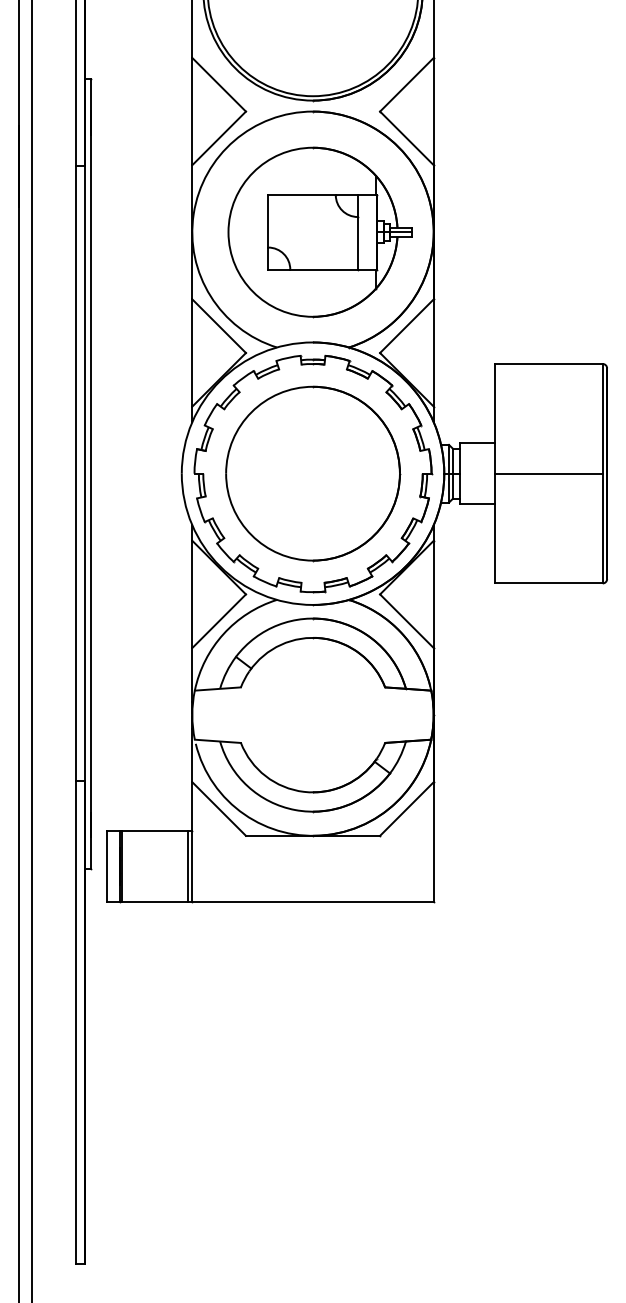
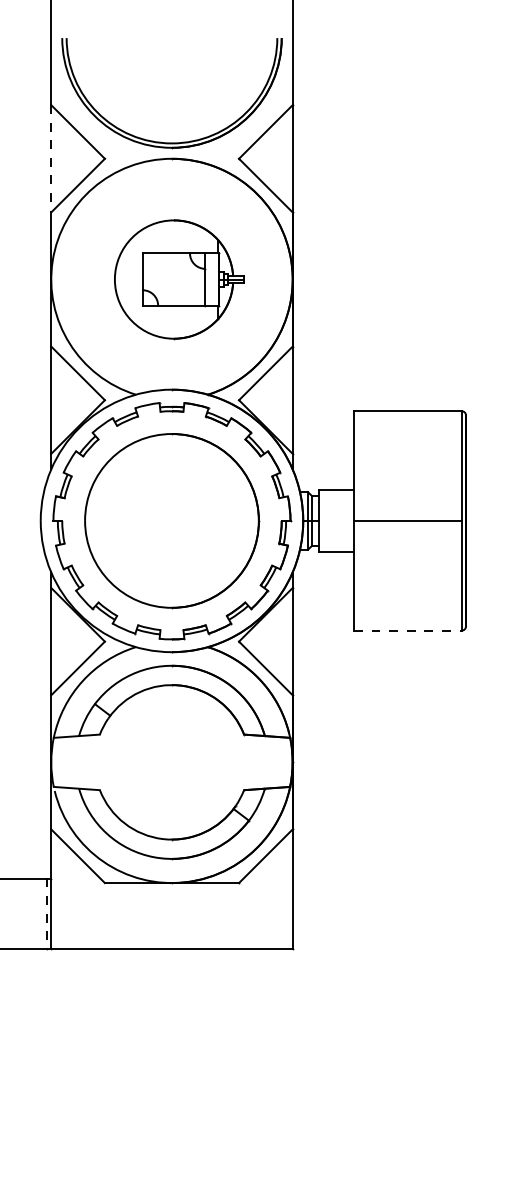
line: (192, 111) -> (51, 158), solid -> dashed
part: (319, 232) -> (178, 279), size x0.7
line: (548, 583) -> (407, 630), solid -> dashed
line: (187, 867) -> (46, 914), solid -> dashed

